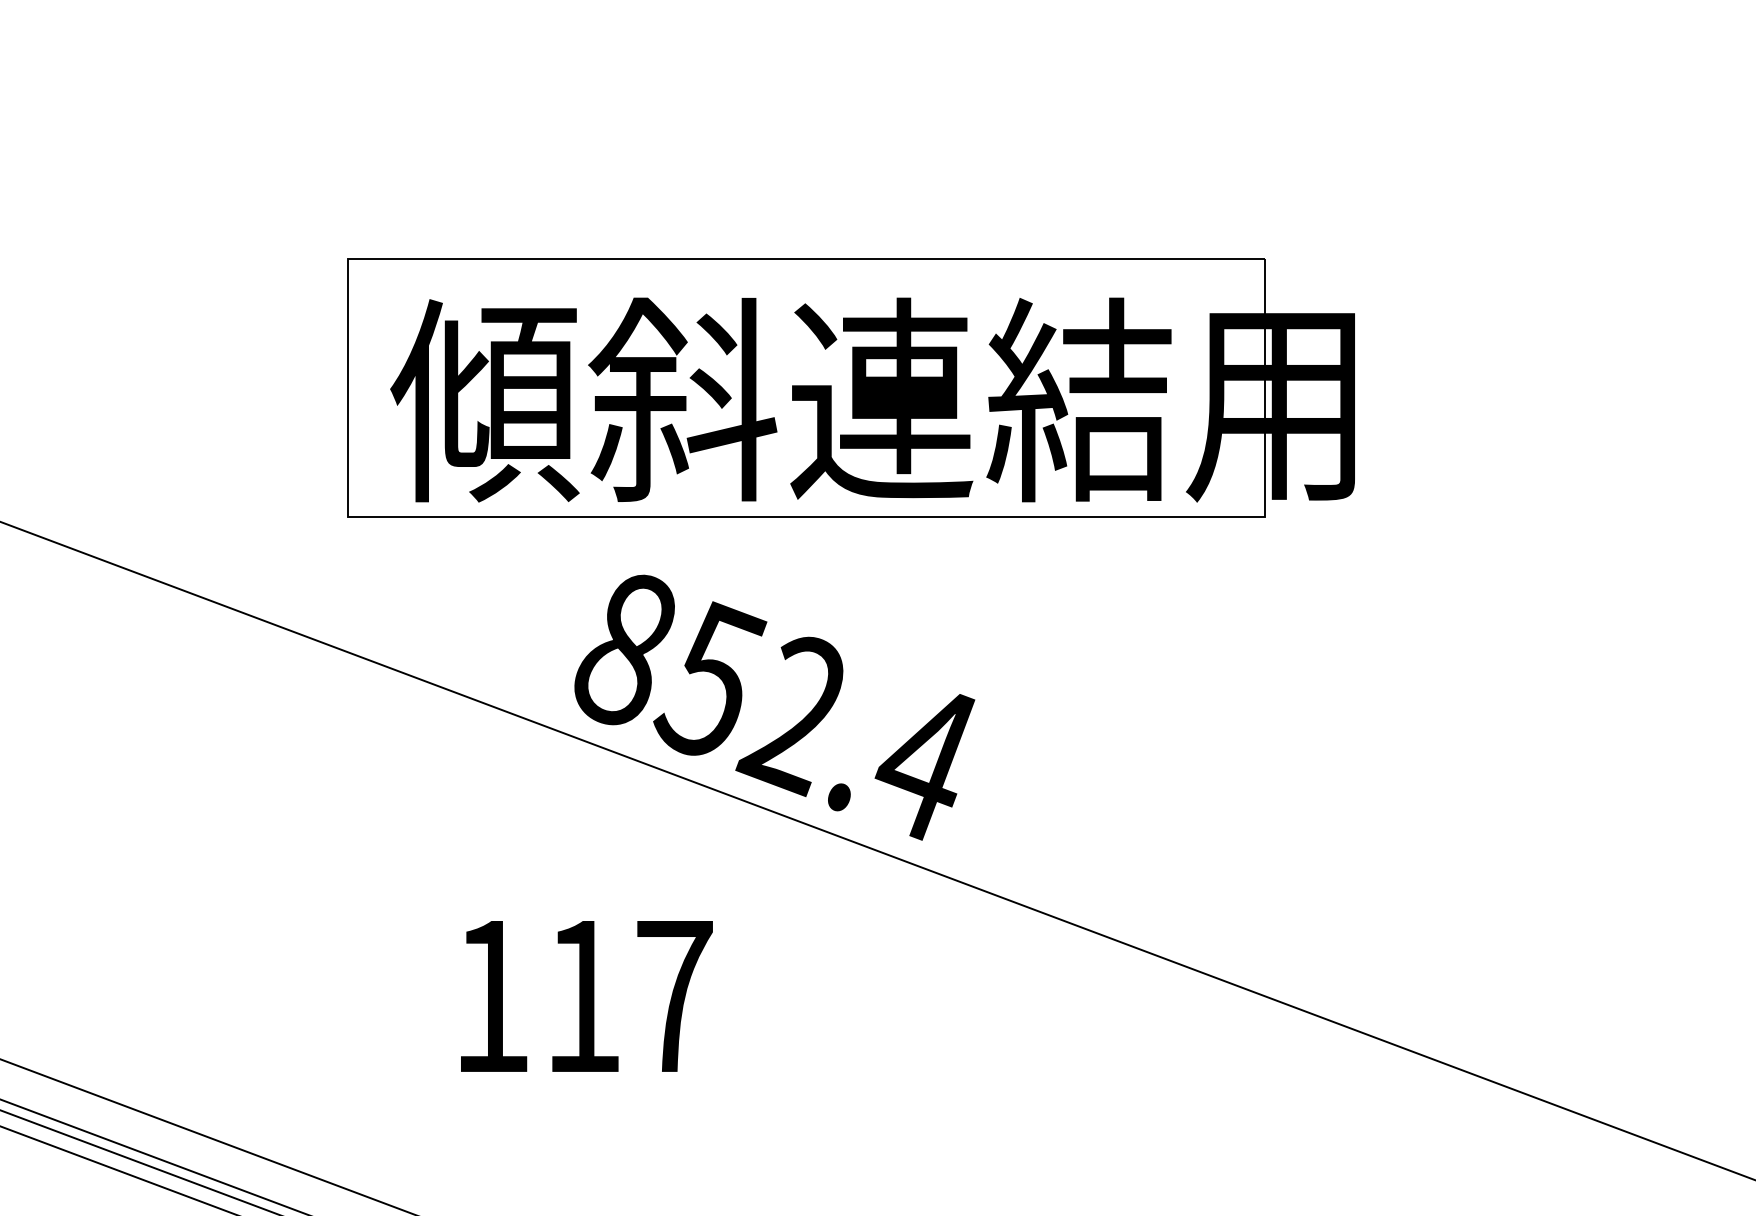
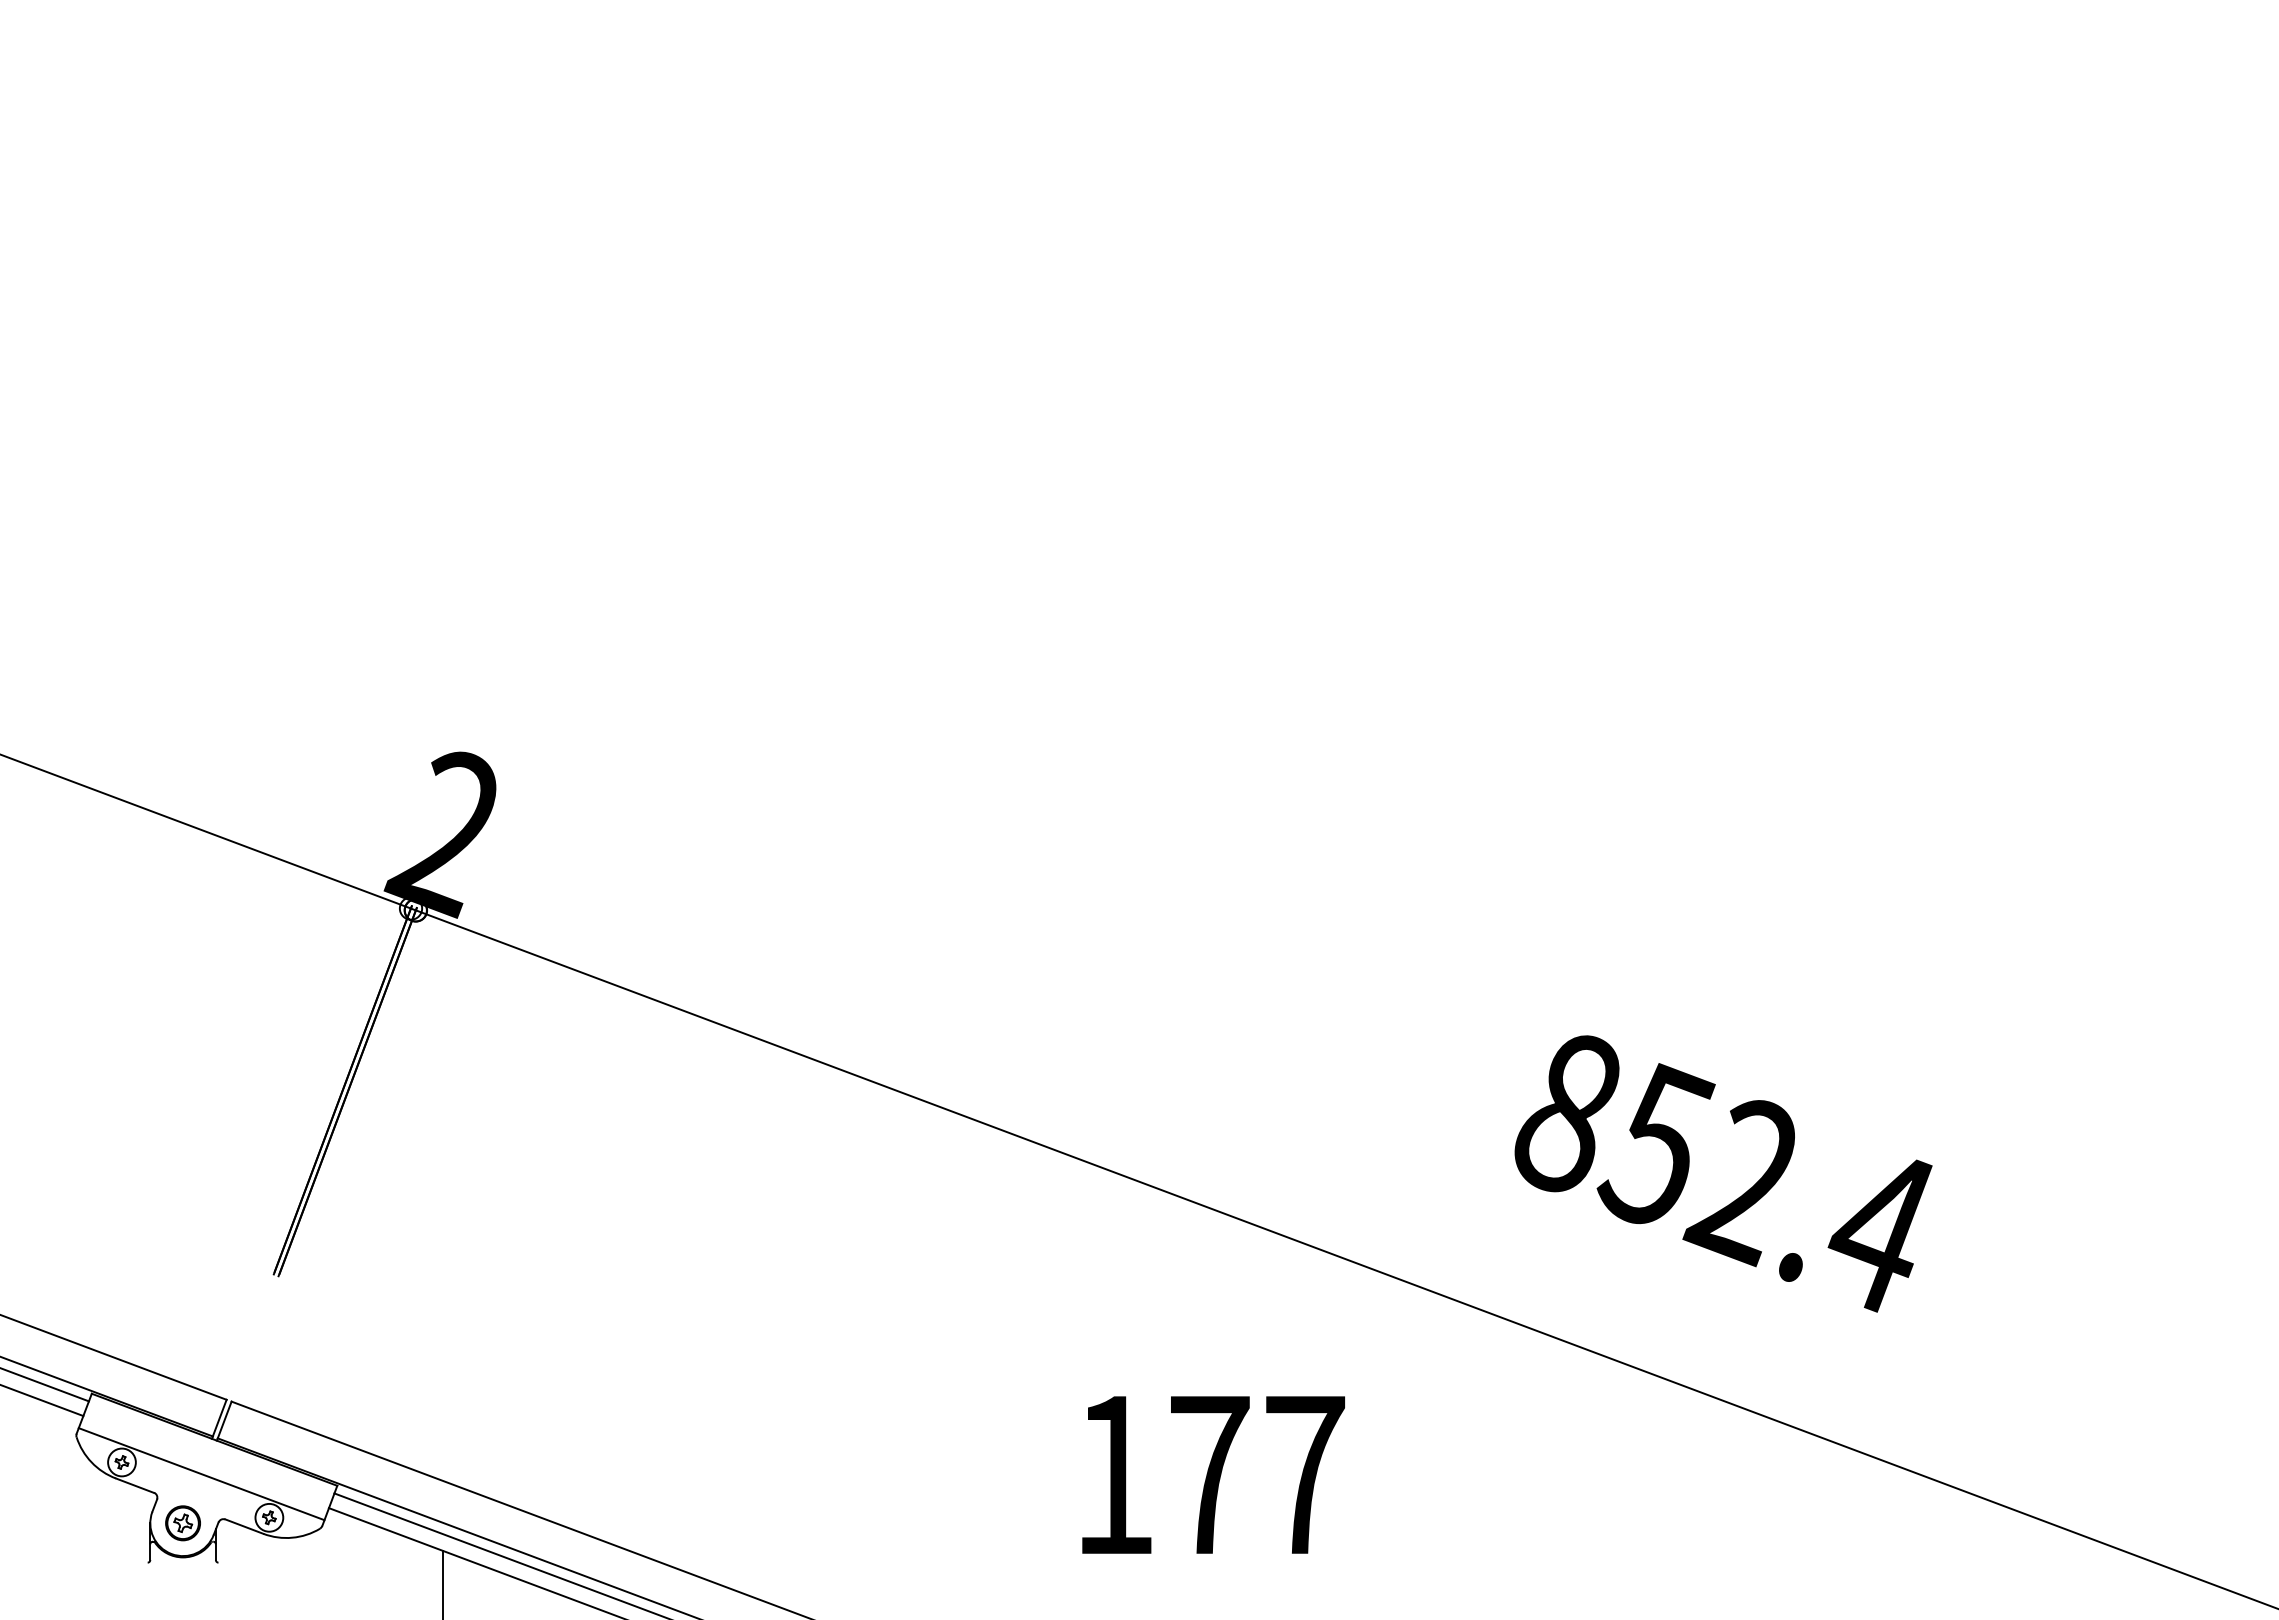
part: (851, 387) -> (1489, 840), removed
text: (774, 707) -> (1723, 1173), moved
text: (583, 995) -> (1210, 1474), 117 -> 177

